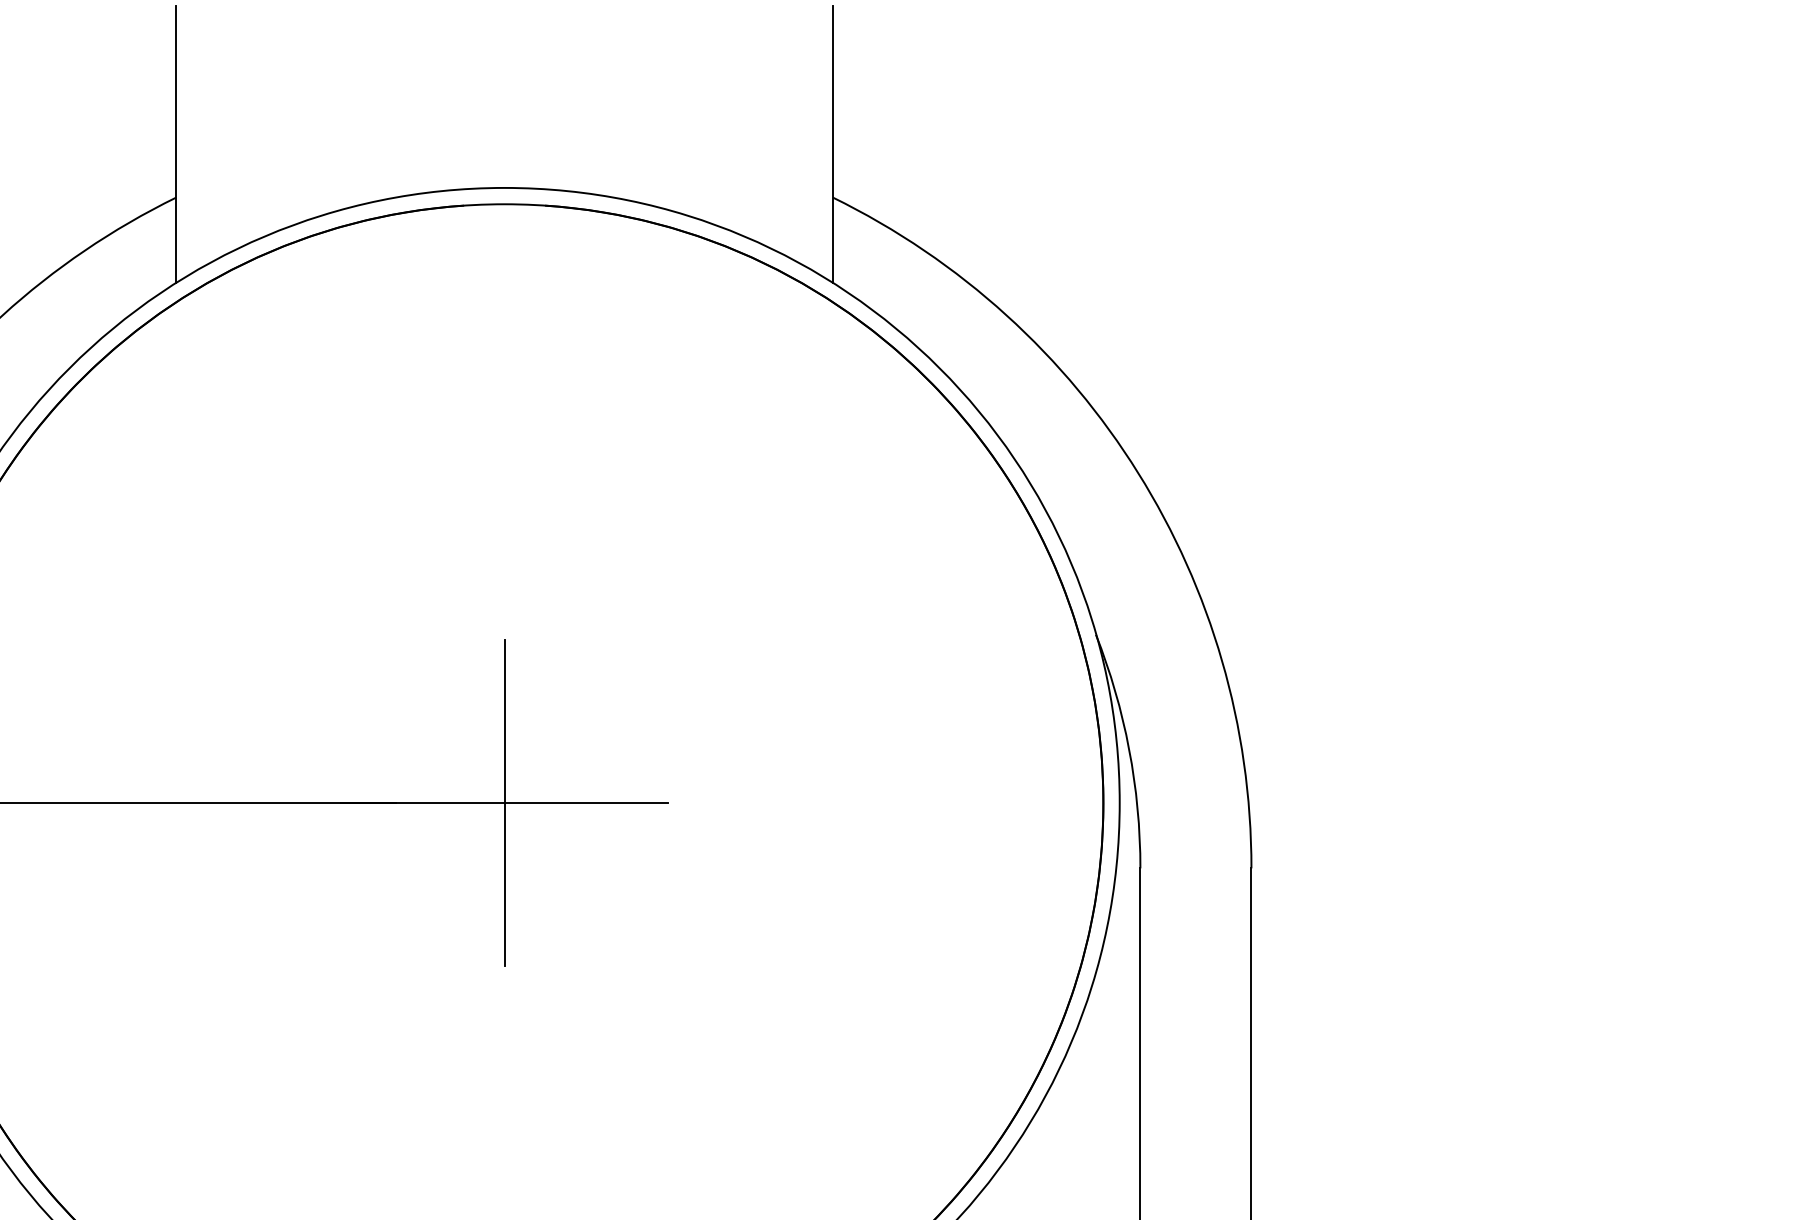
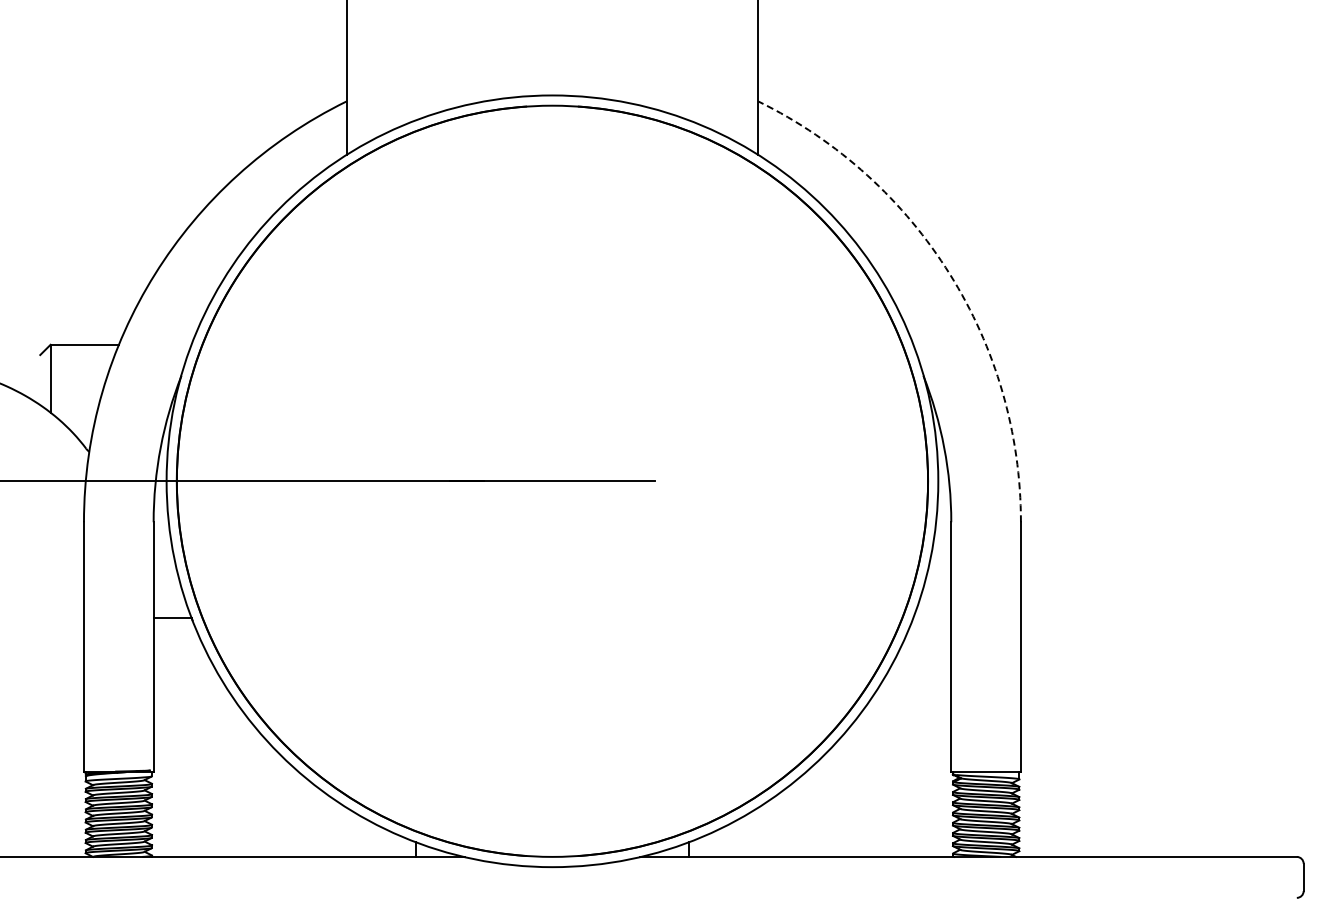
arc: (1137, 473) -> (949, 274), solid -> dashed
line: (504, 801) -> (552, 480), removed

